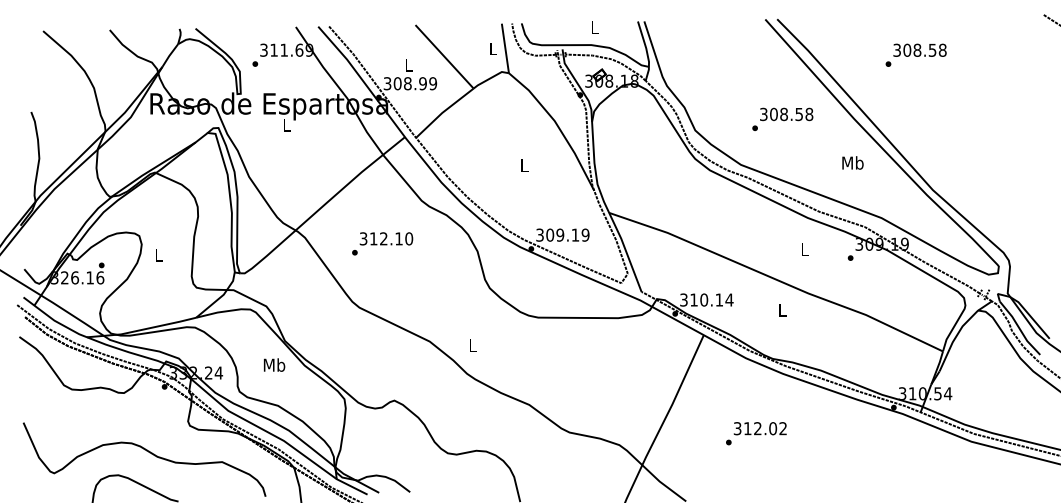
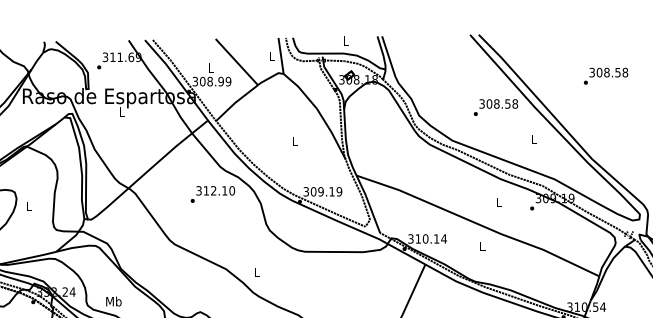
text: (915, 54) -> (605, 75), moved
text: (782, 118) -> (495, 106), moved
text: (852, 162) -> (533, 138), Mb -> L
text: (382, 243) -> (212, 194), moved
text: (274, 364) -> (113, 301), moved

